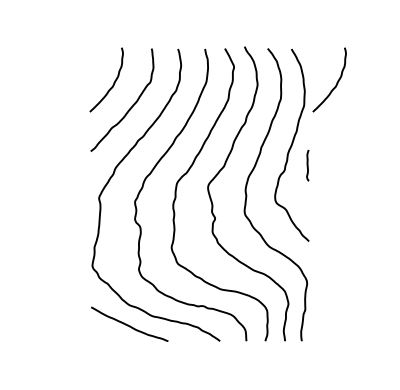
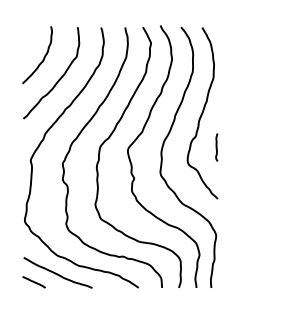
curve: (336, 82) -> (242, 57), removed
line: (307, 165) -> (216, 147), moved
line: (102, 334) -> (33, 281), added

